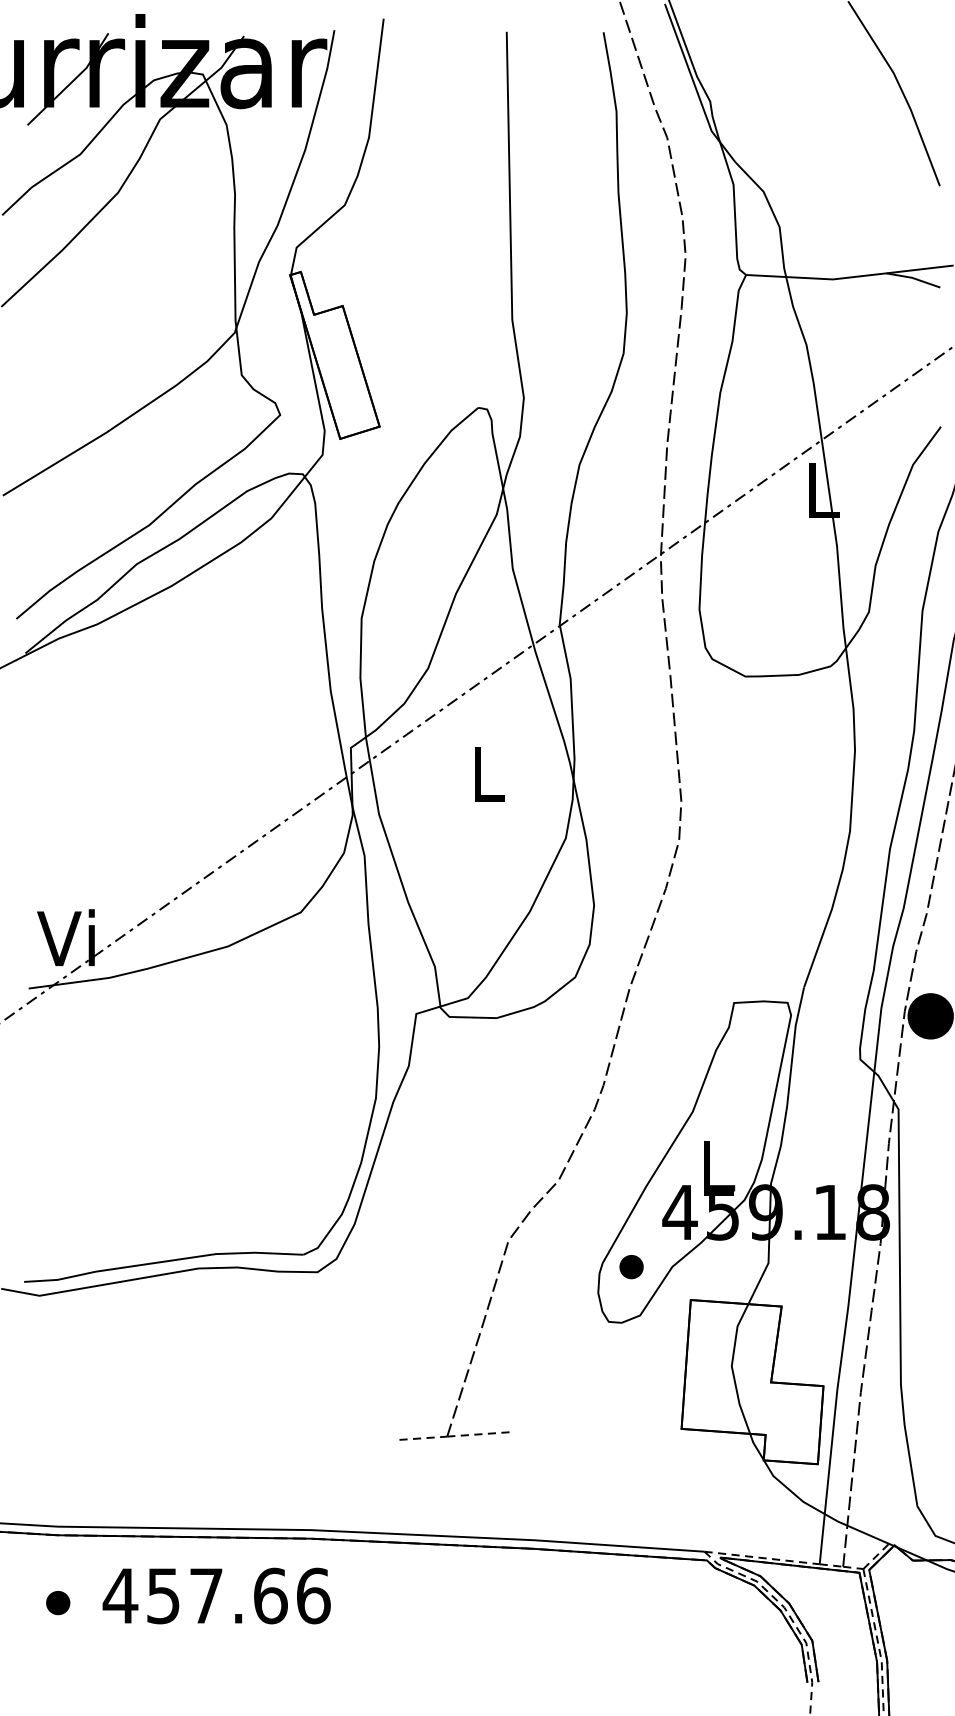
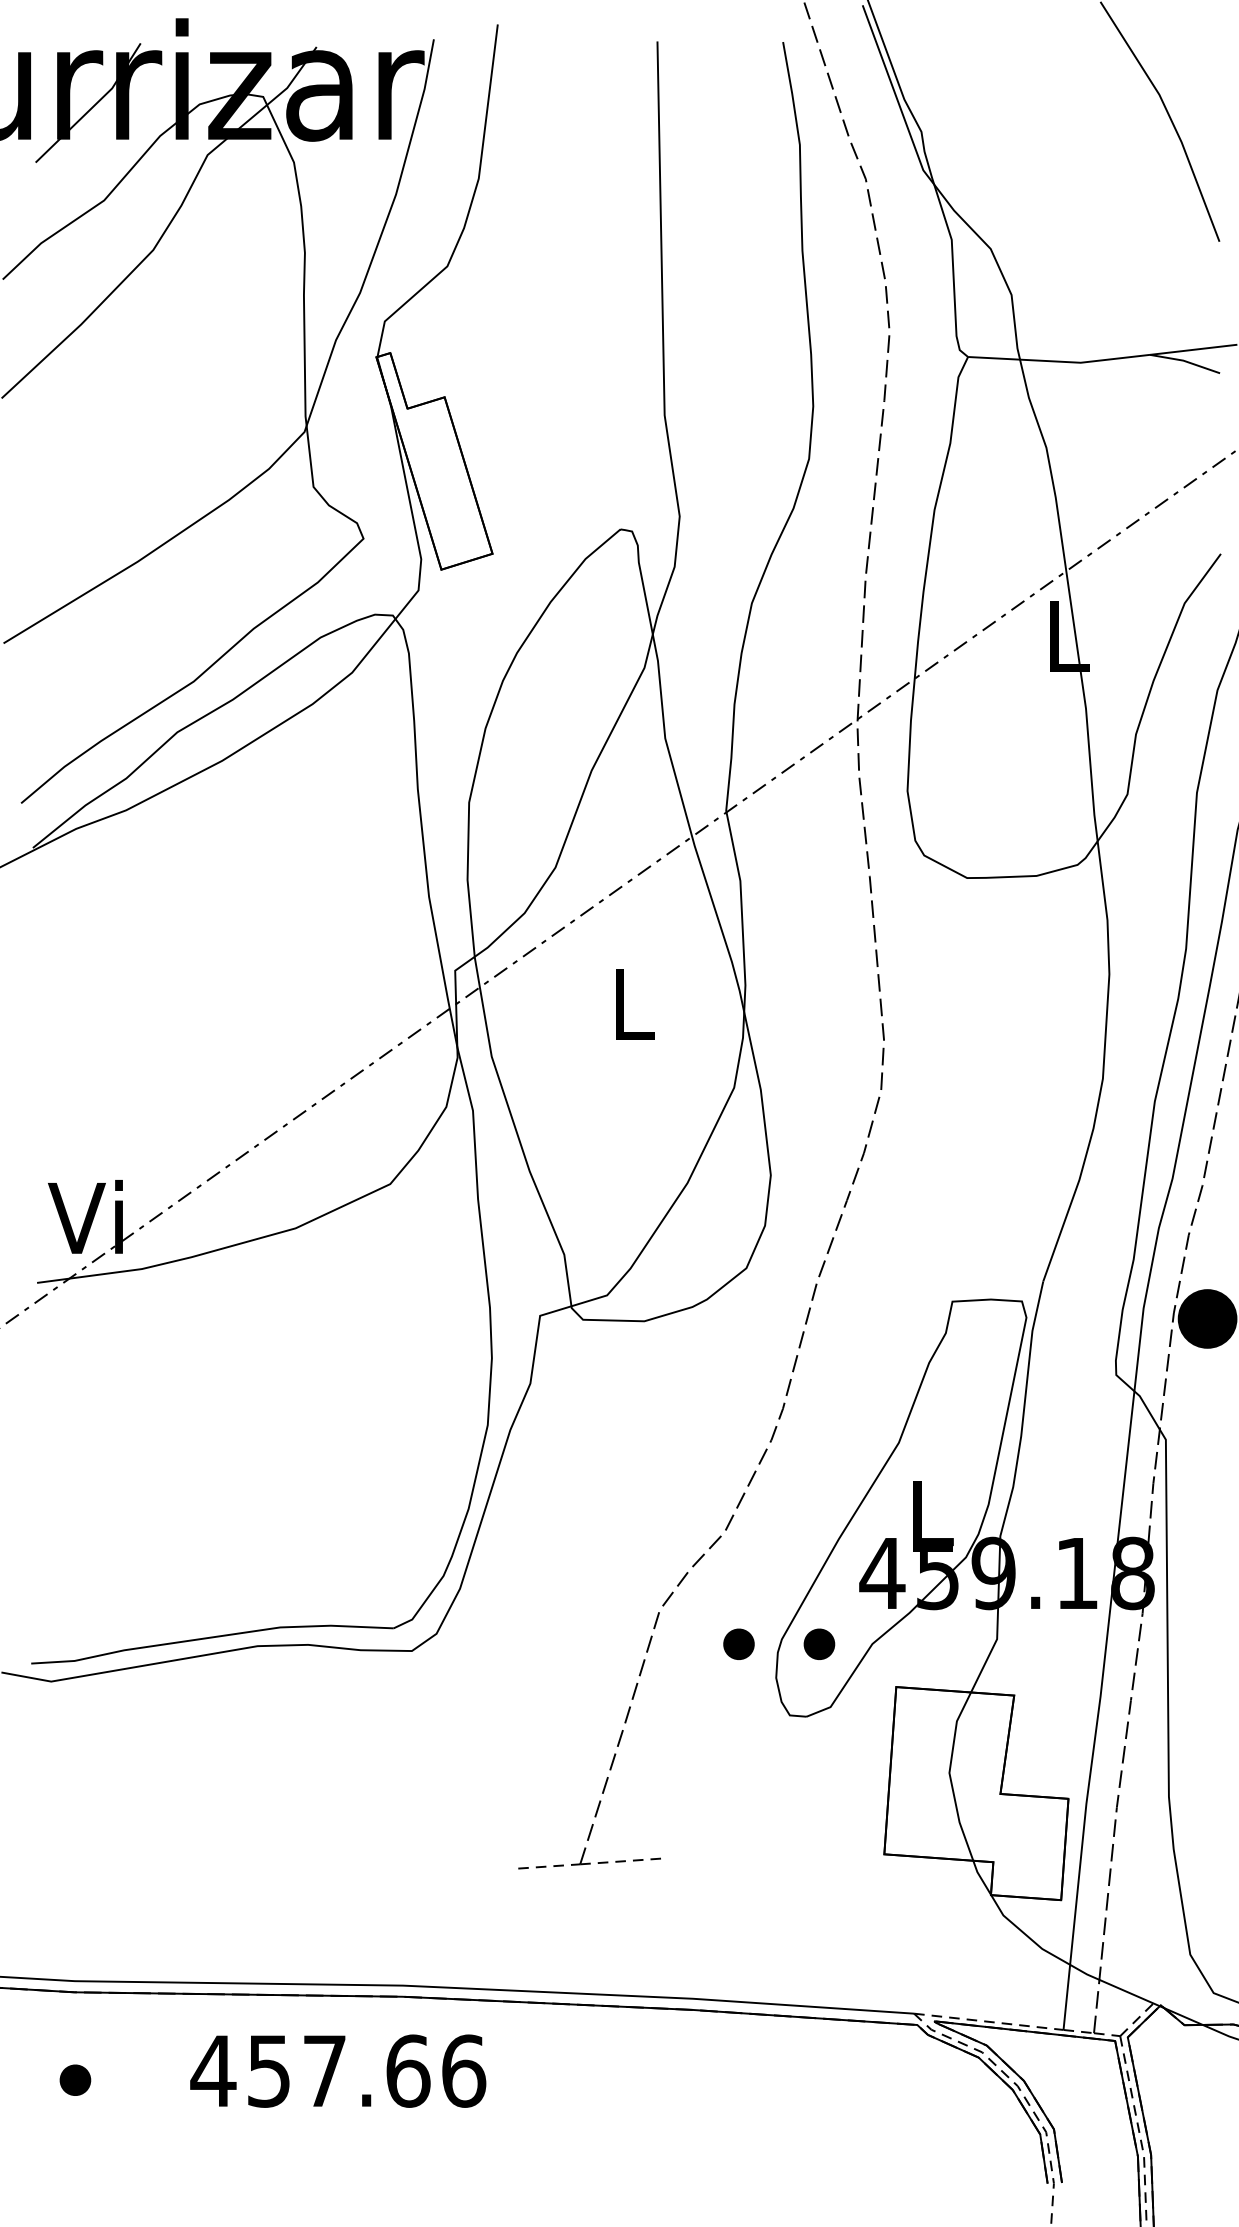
part: (569, 1267) -> (738, 1644), added
text: (216, 1595) -> (337, 2070), moved

